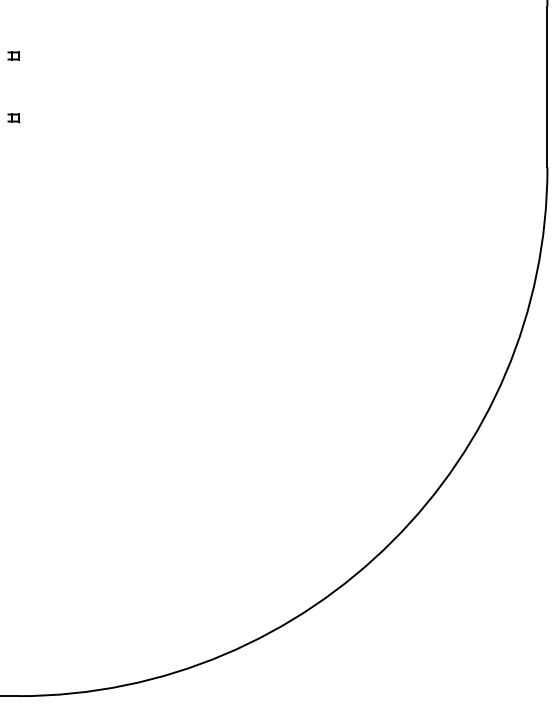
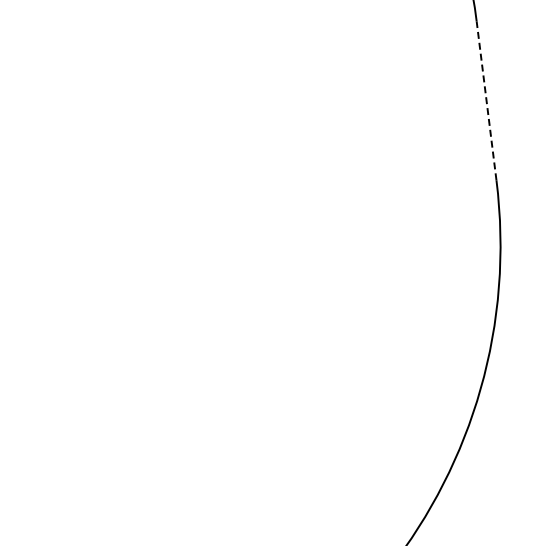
line: (547, 86) -> (486, 100), solid -> dashed

